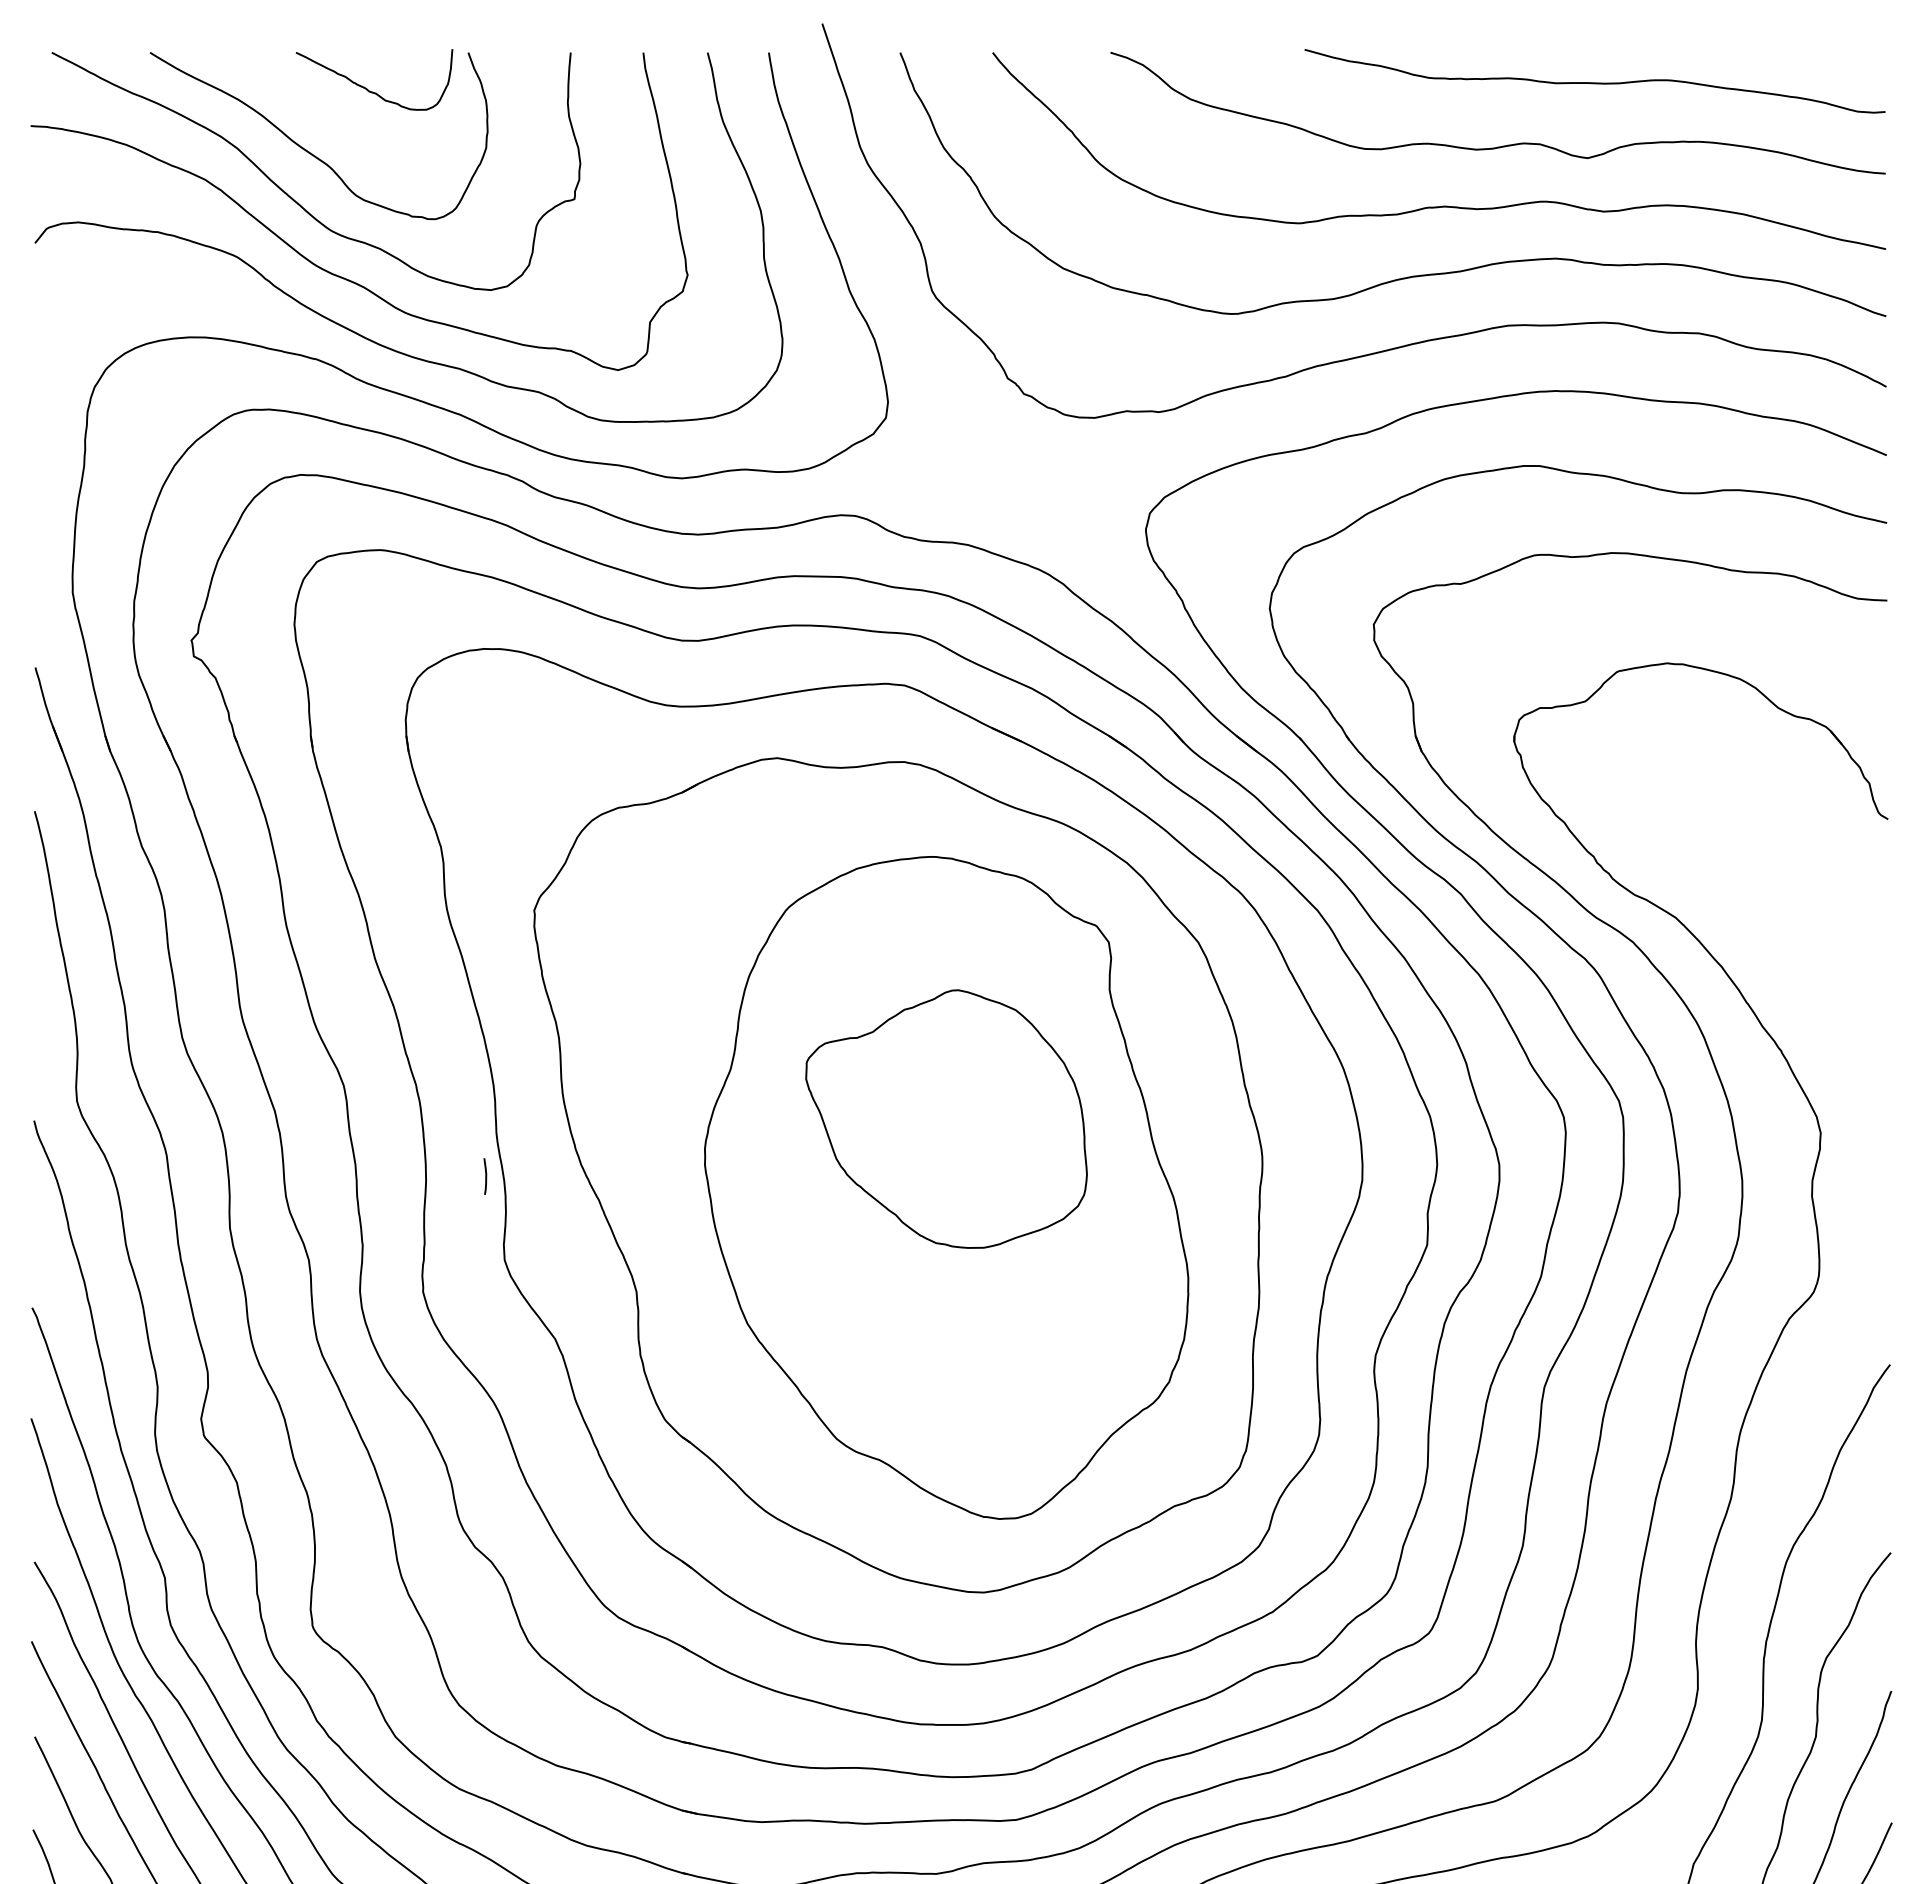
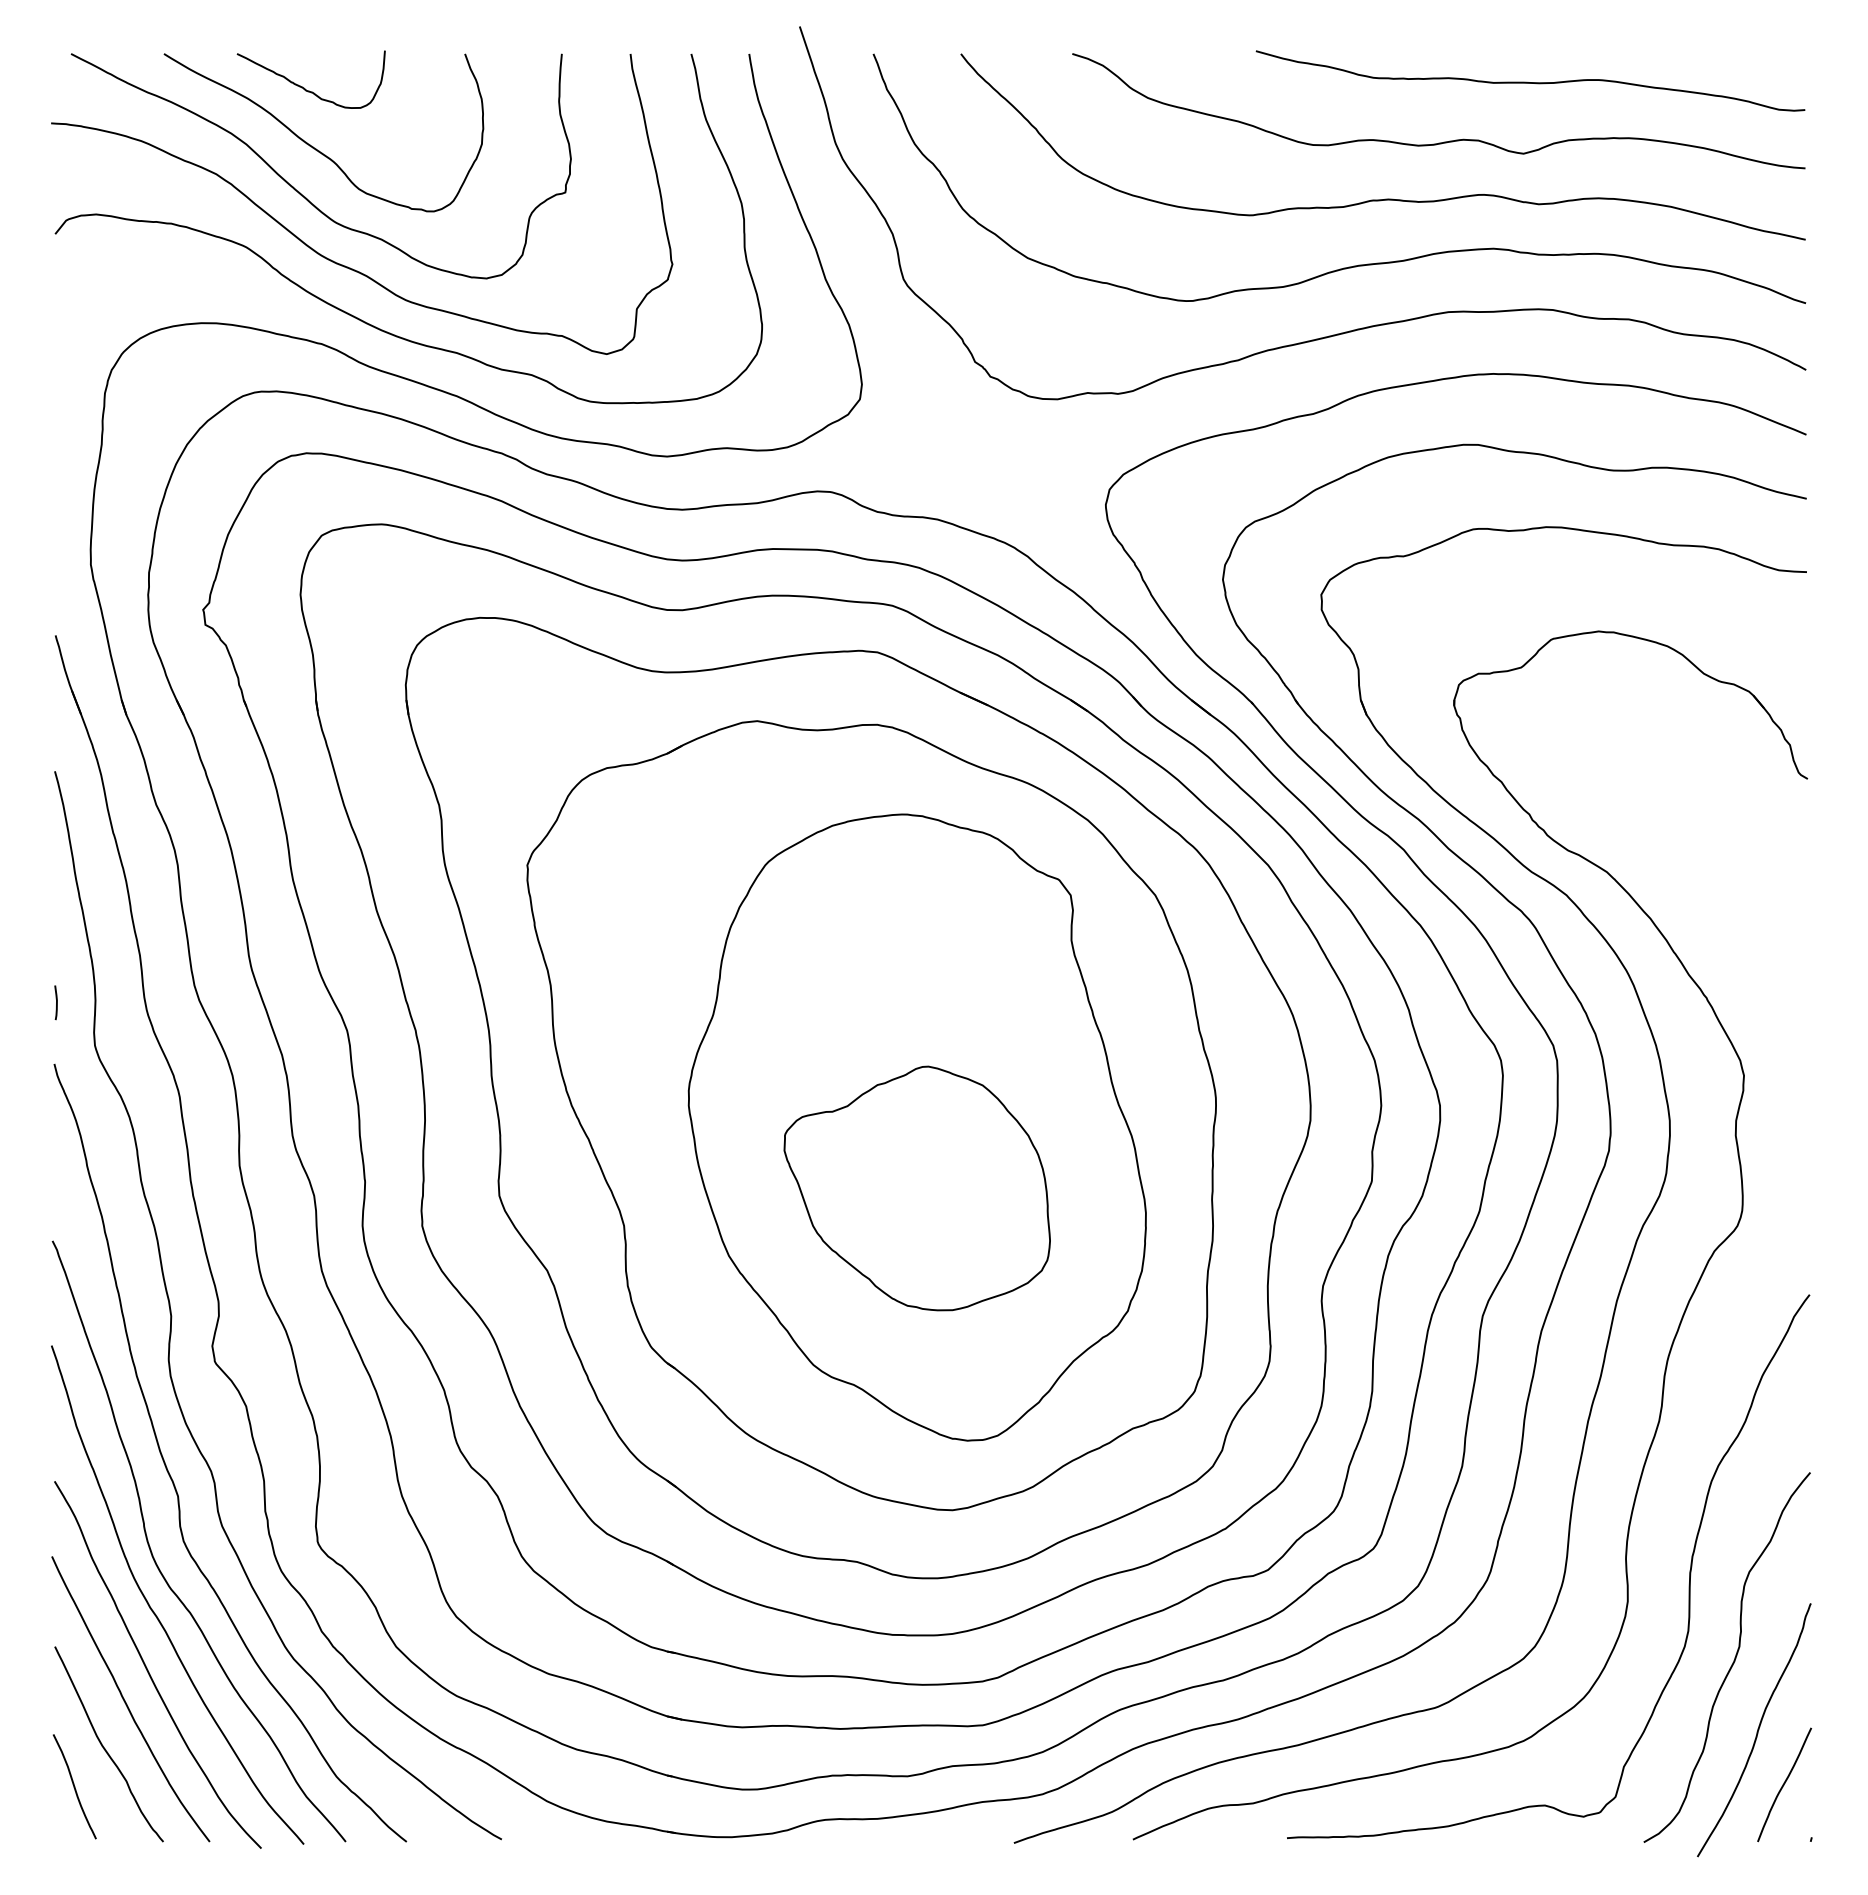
curve: (367, 88) -> (304, 87), moved
part: (945, 1119) -> (916, 1188), moved
curve: (485, 1176) -> (56, 1002), moved

